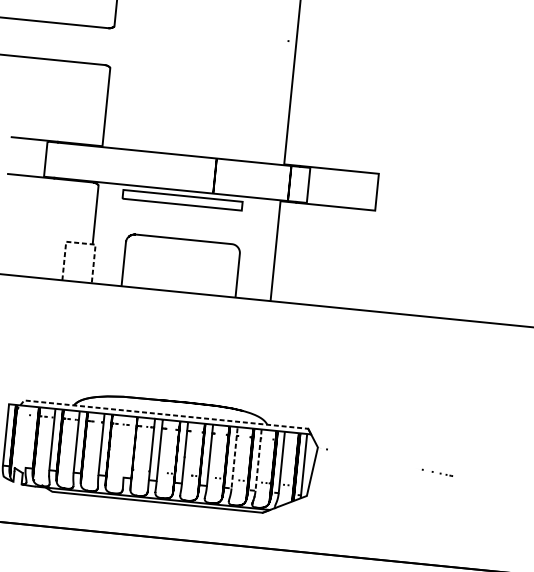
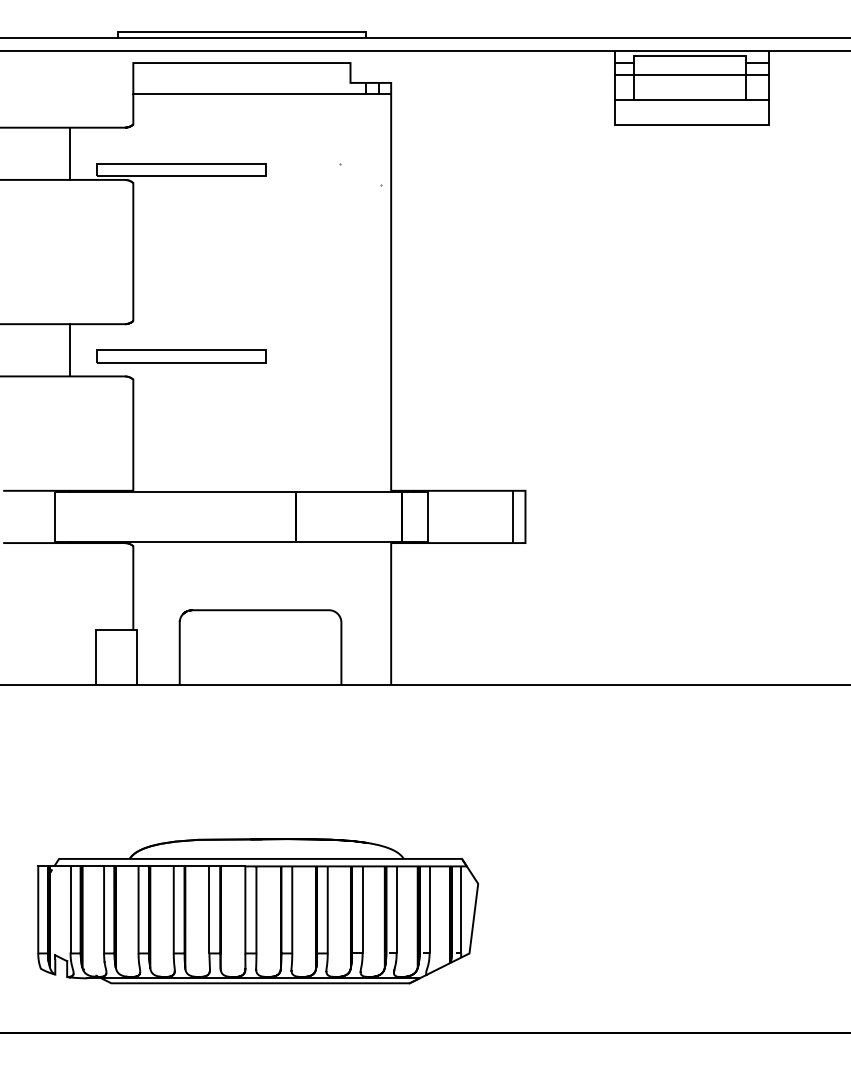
line: (68, 42) -> (70, 350), added
line: (368, 191) -> (513, 516), added
part: (182, 200) -> (181, 356), moved
line: (80, 243) -> (116, 630), dashed -> solid
line: (163, 414) -> (256, 858), dashed -> solid
line: (28, 436) -> (70, 909), added
line: (126, 446) -> (209, 909), added
line: (234, 460) -> (362, 914), dashed -> solid
line: (258, 462) -> (396, 913), dashed -> solid

